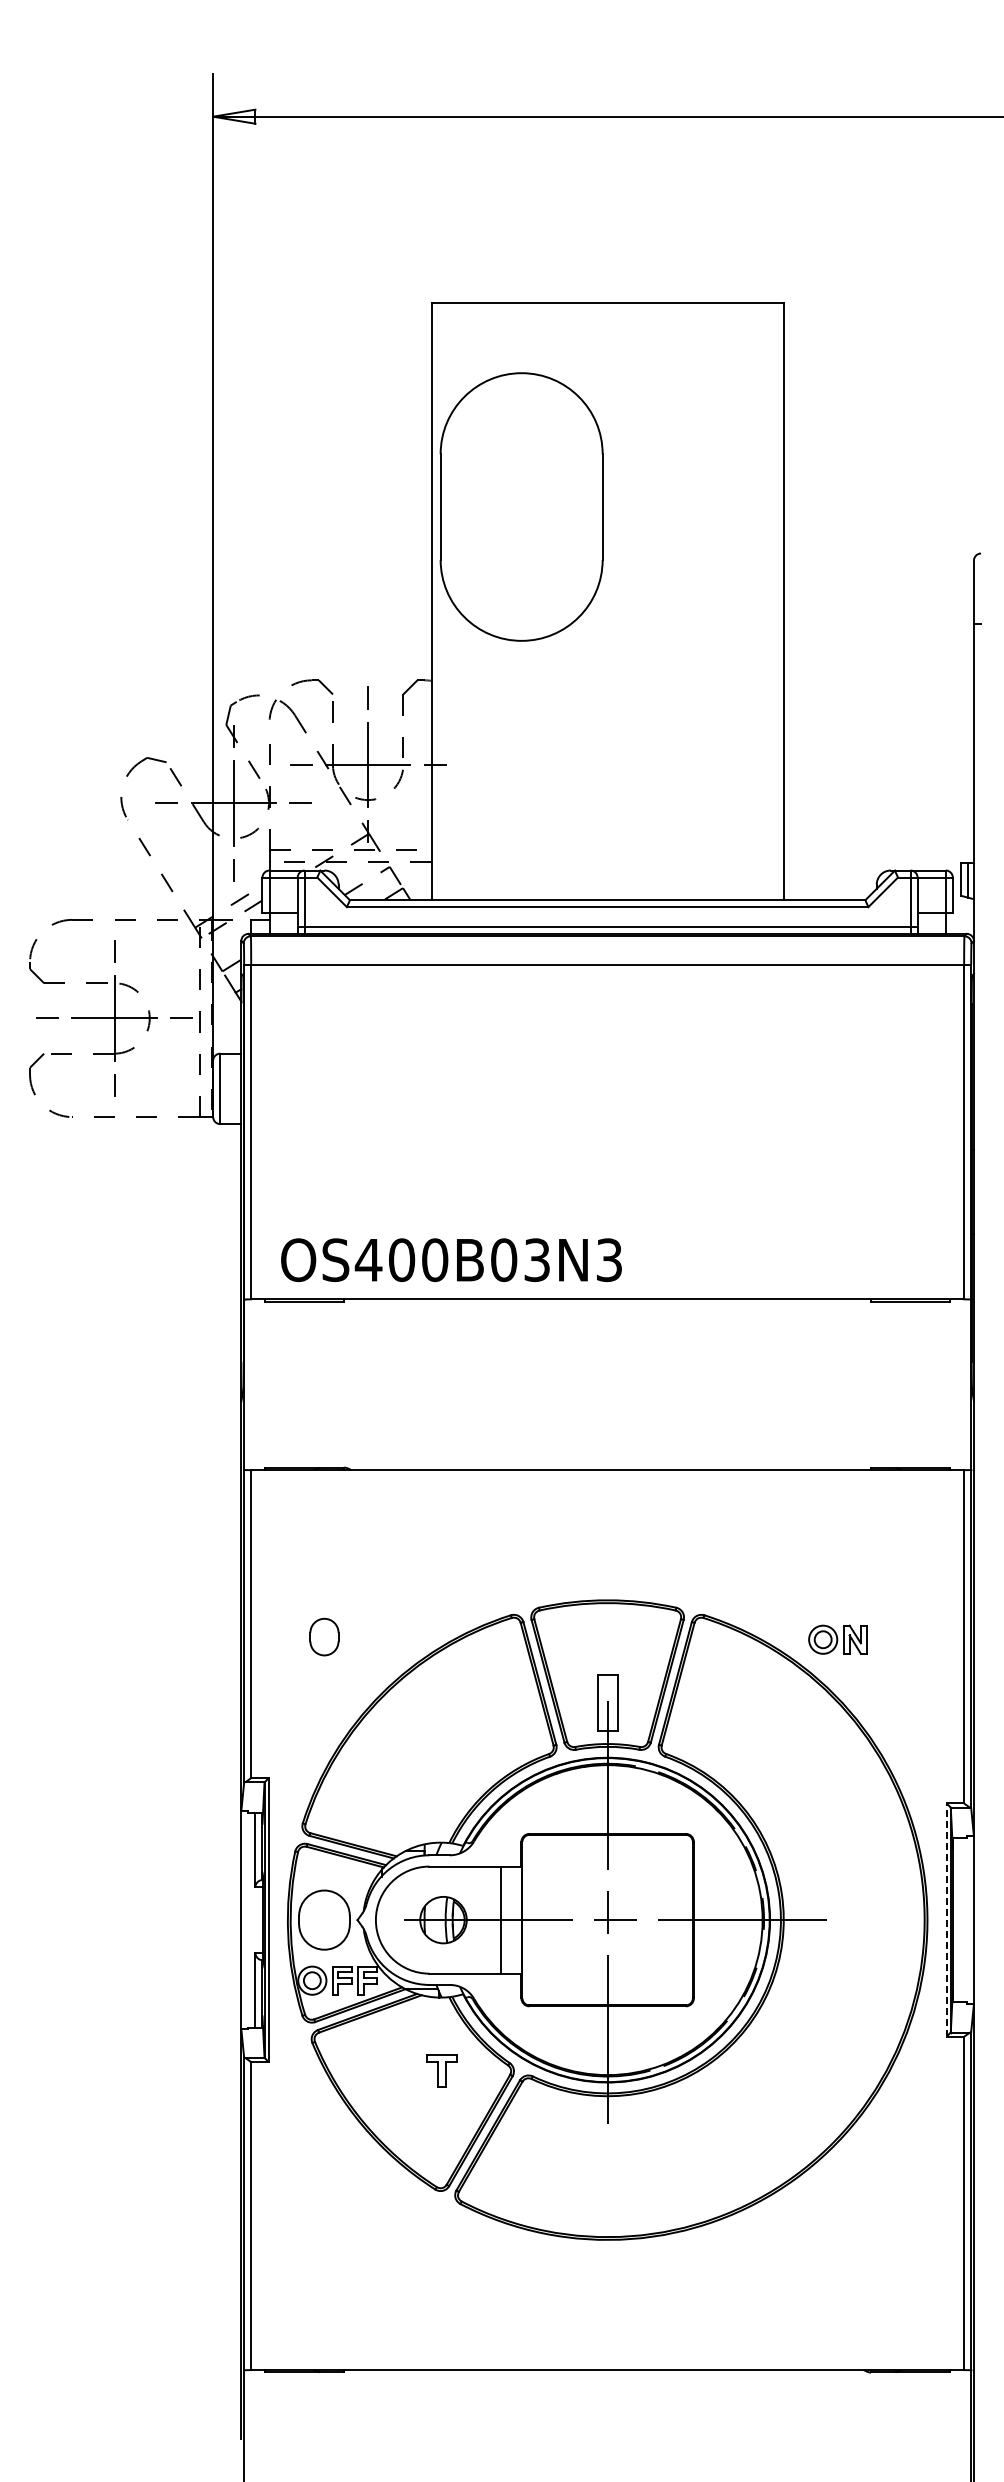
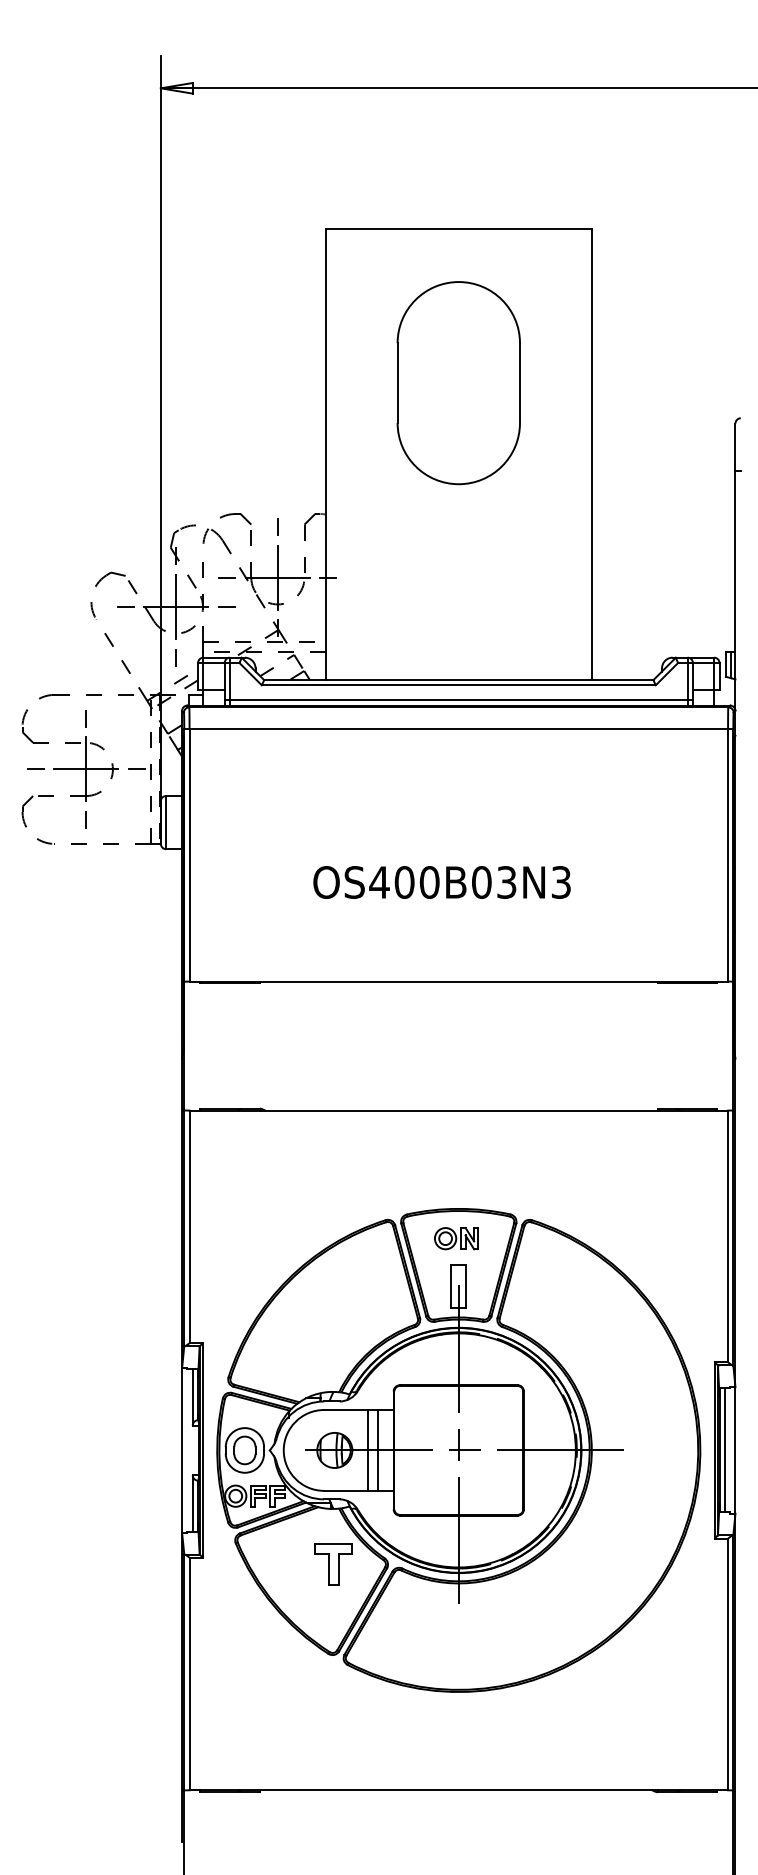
part: (521, 506) -> (458, 382), moved
text: (451, 1260) -> (442, 882), moved
part: (324, 1636) -> (244, 1449), moved
part: (837, 1639) -> (456, 1238), moved
line: (487, 1919) -> (368, 1449), added
line: (946, 1920) -> (714, 1450), dashed -> solid
line: (959, 1920) -> (724, 1450), added
part: (441, 2070) -> (333, 1564), size x1.67

